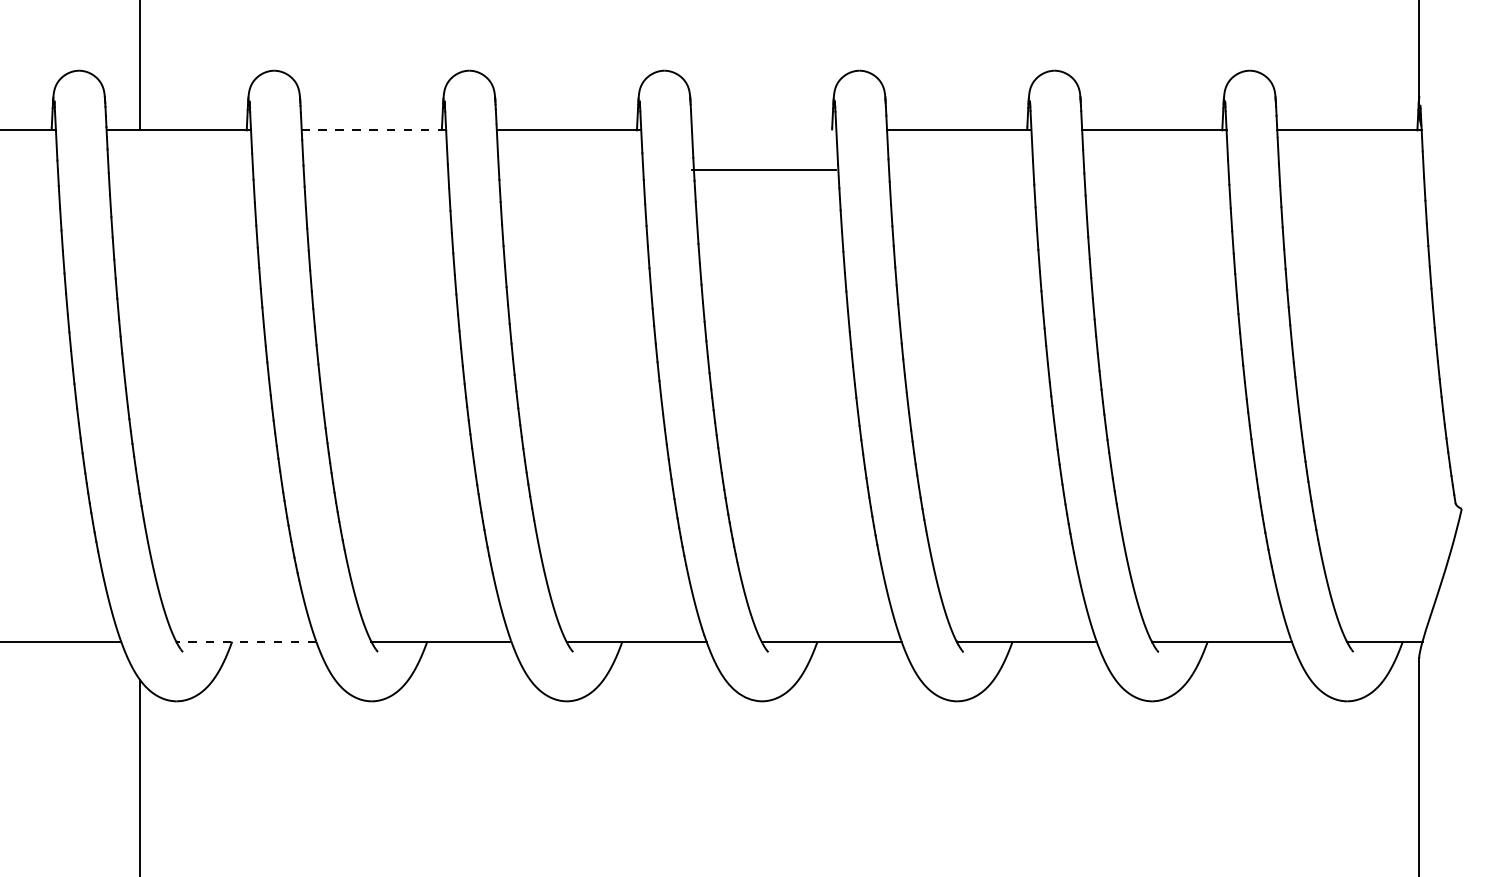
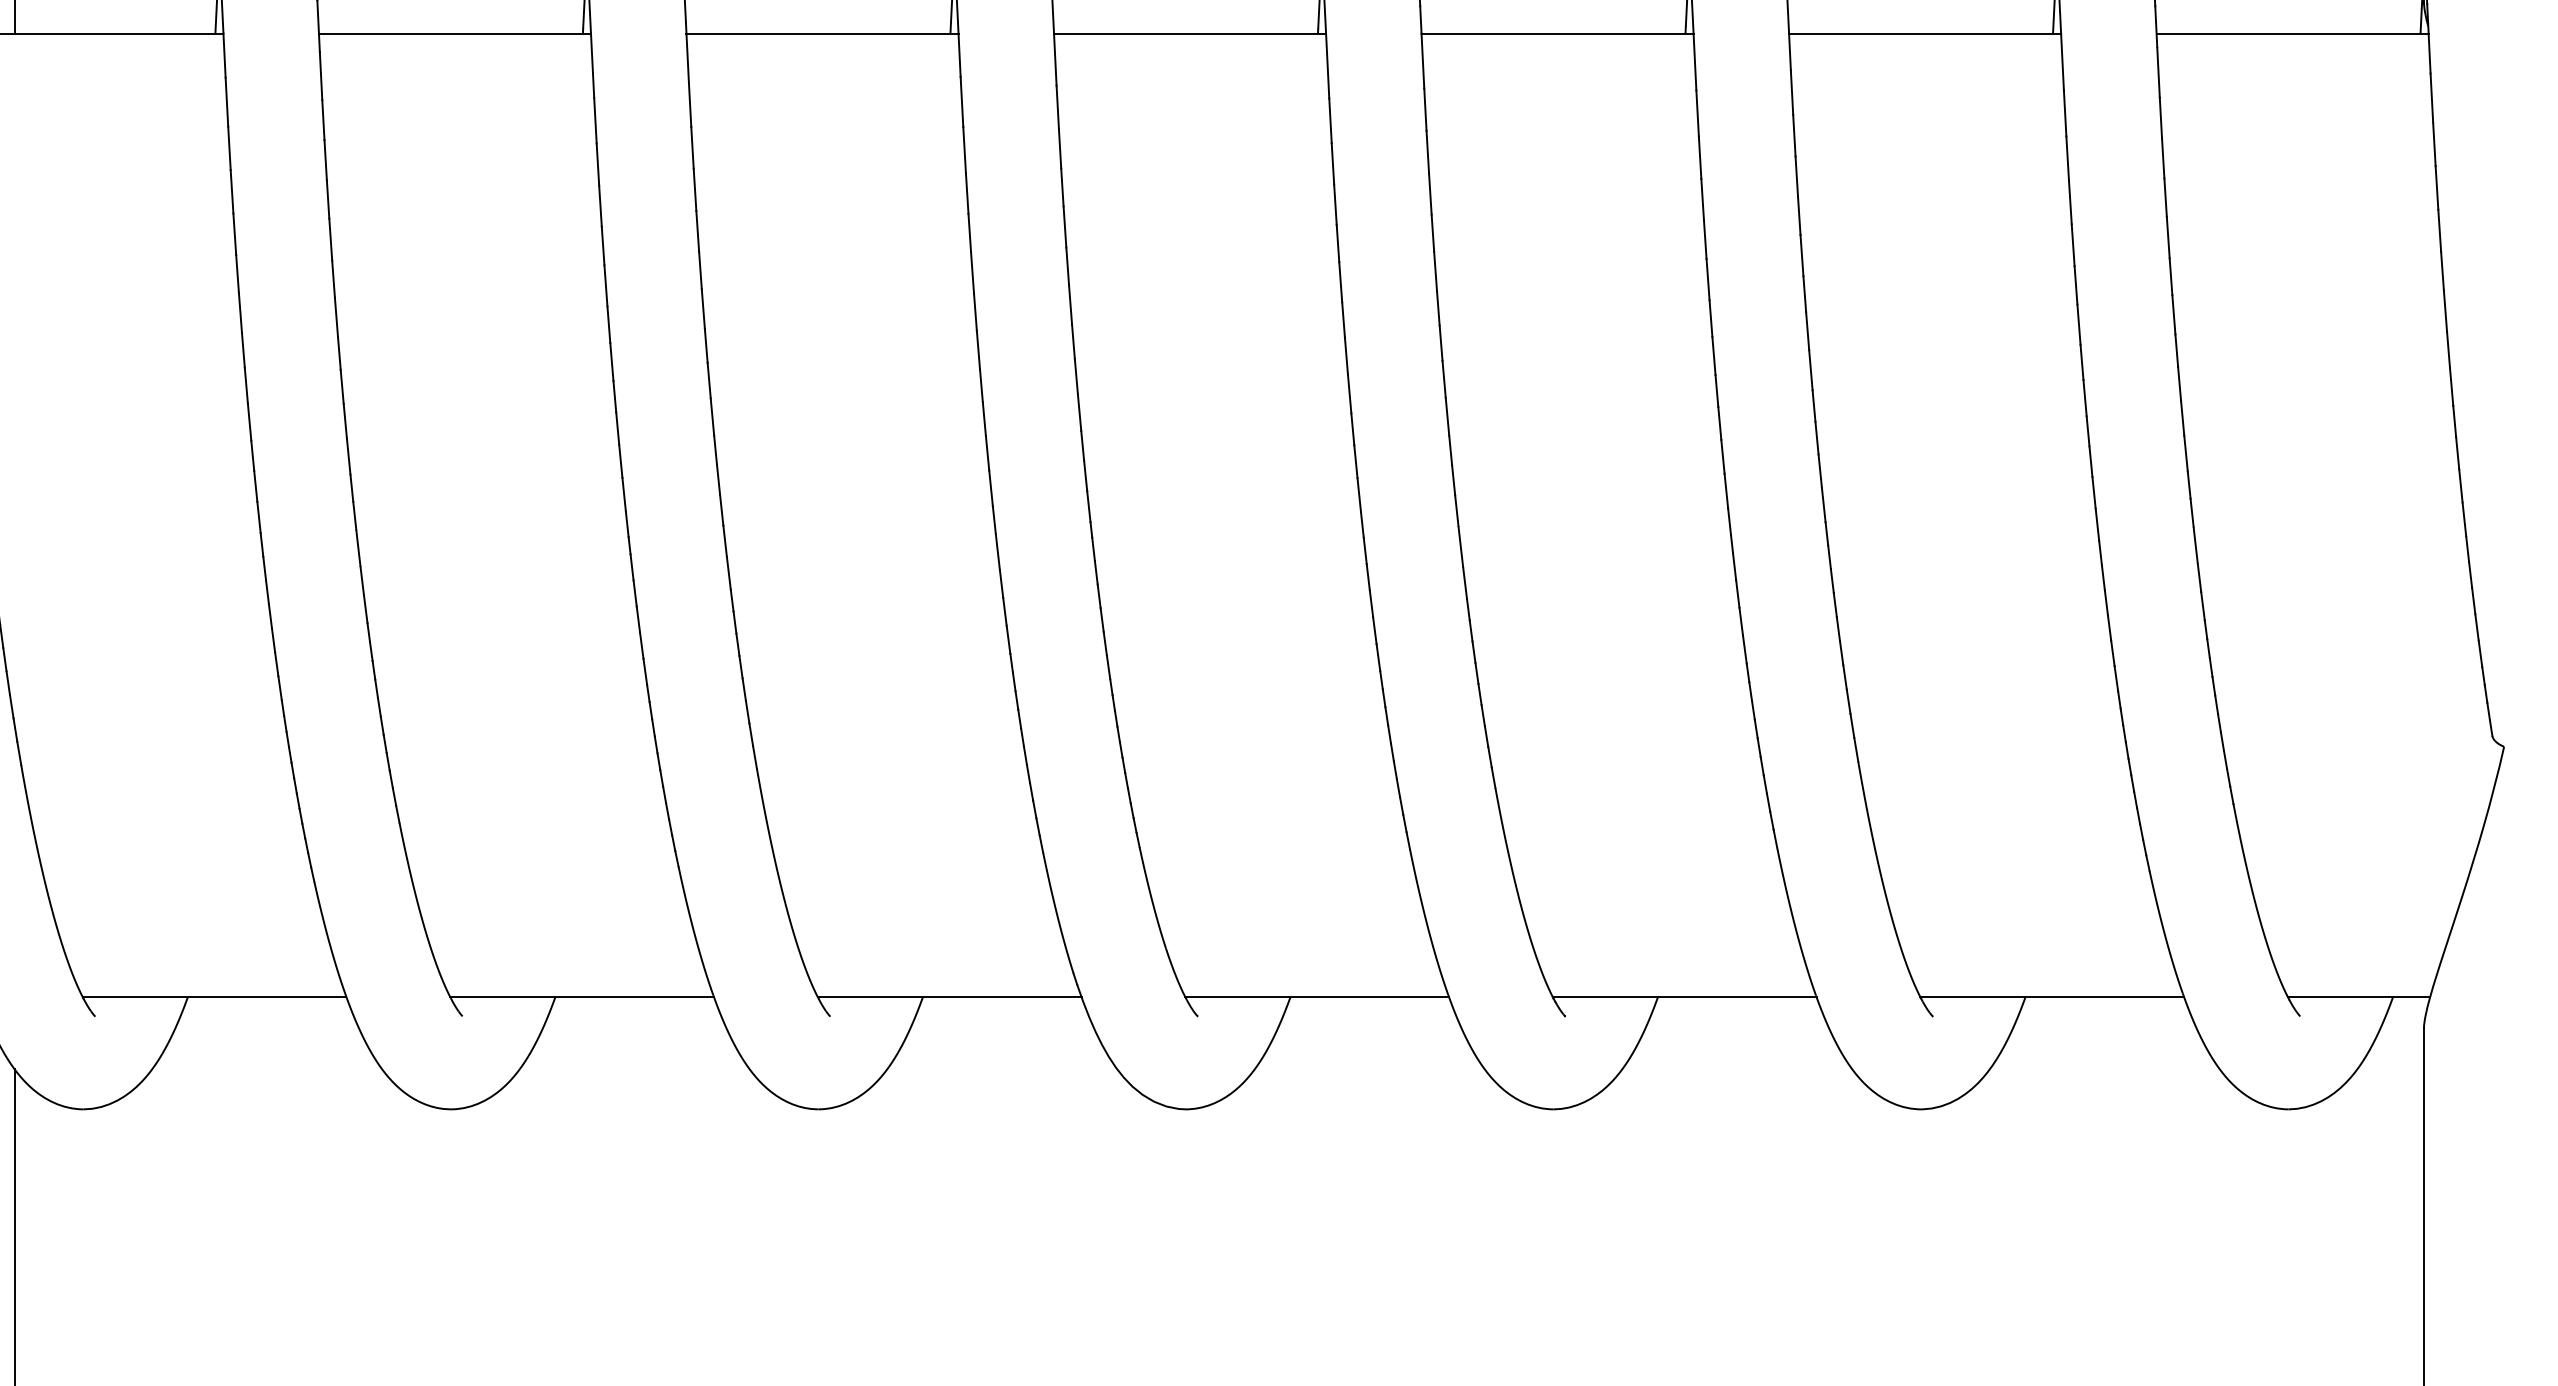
line: (373, 130) -> (454, 34), dashed -> solid
line: (763, 170) -> (1188, 34), moved
line: (245, 641) -> (213, 996), dashed -> solid

